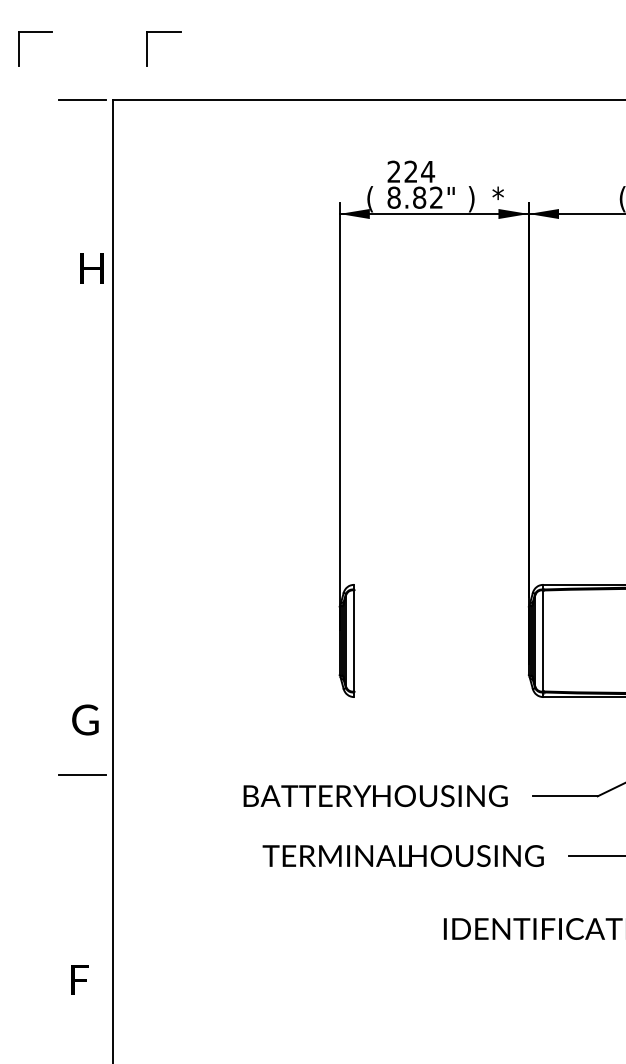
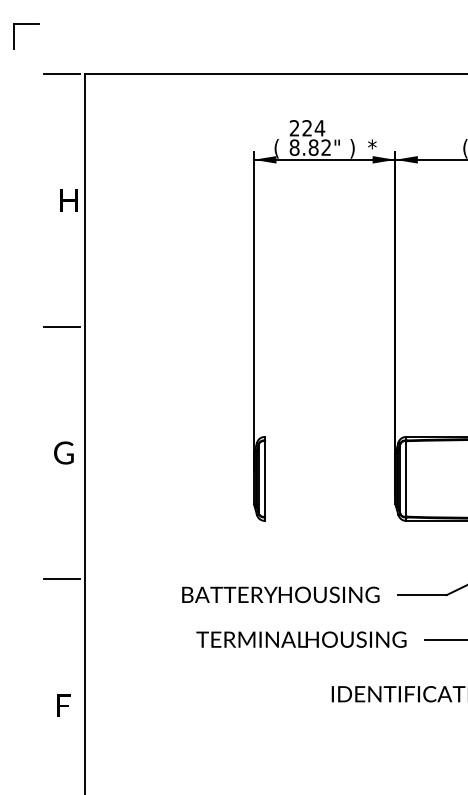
part: (163, 32) -> (122, 24), removed
line: (82, 437) -> (61, 326), added
text: (84, 719) -> (63, 452), moved
text: (79, 980) -> (63, 705), moved

